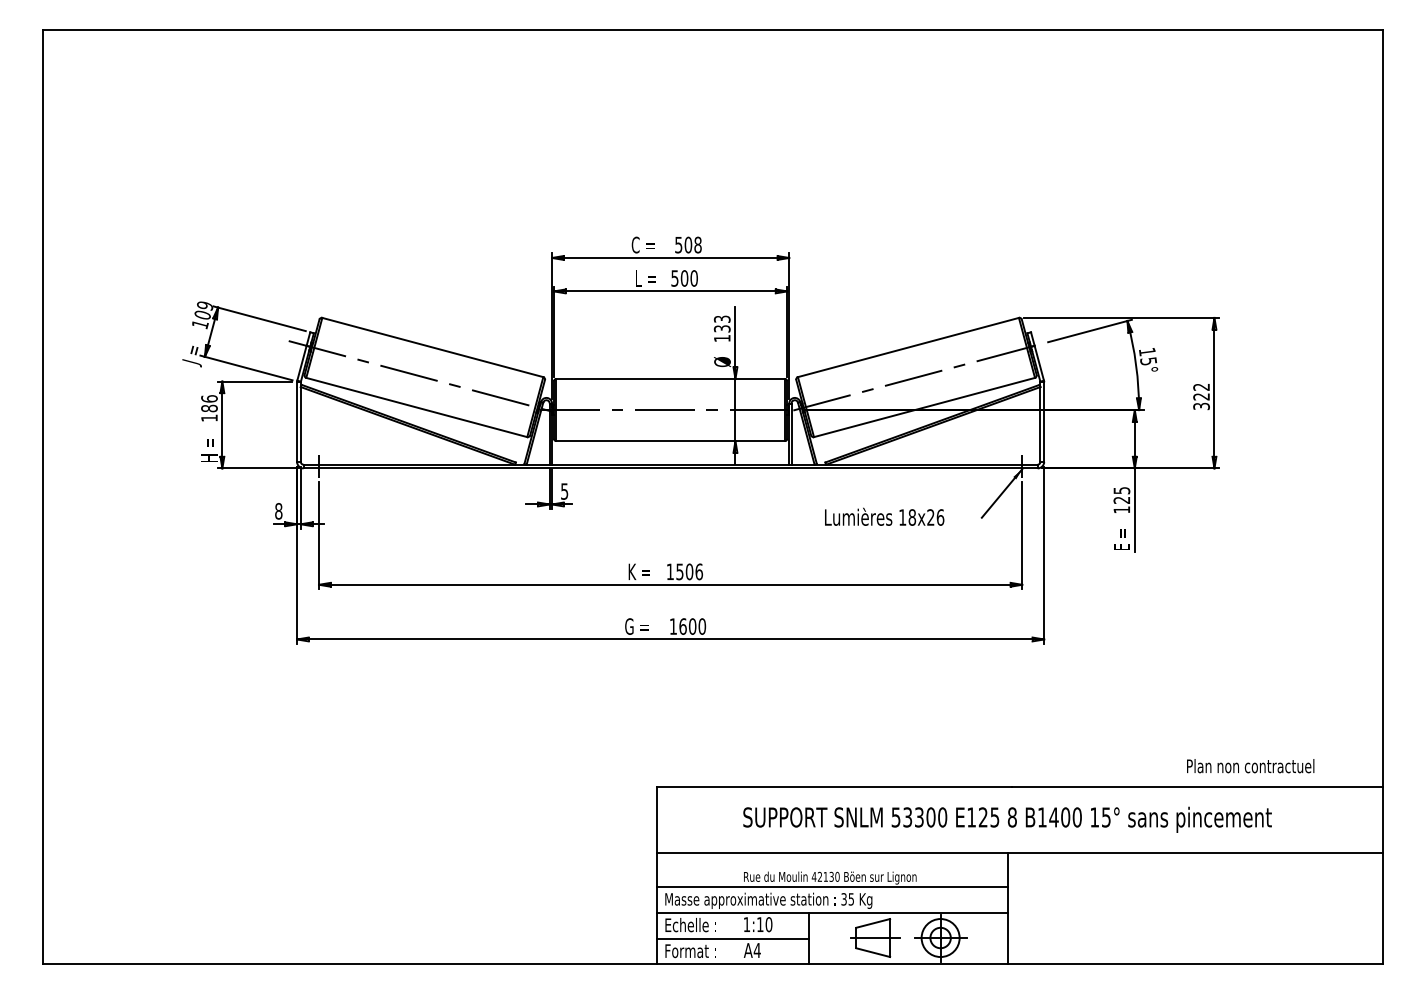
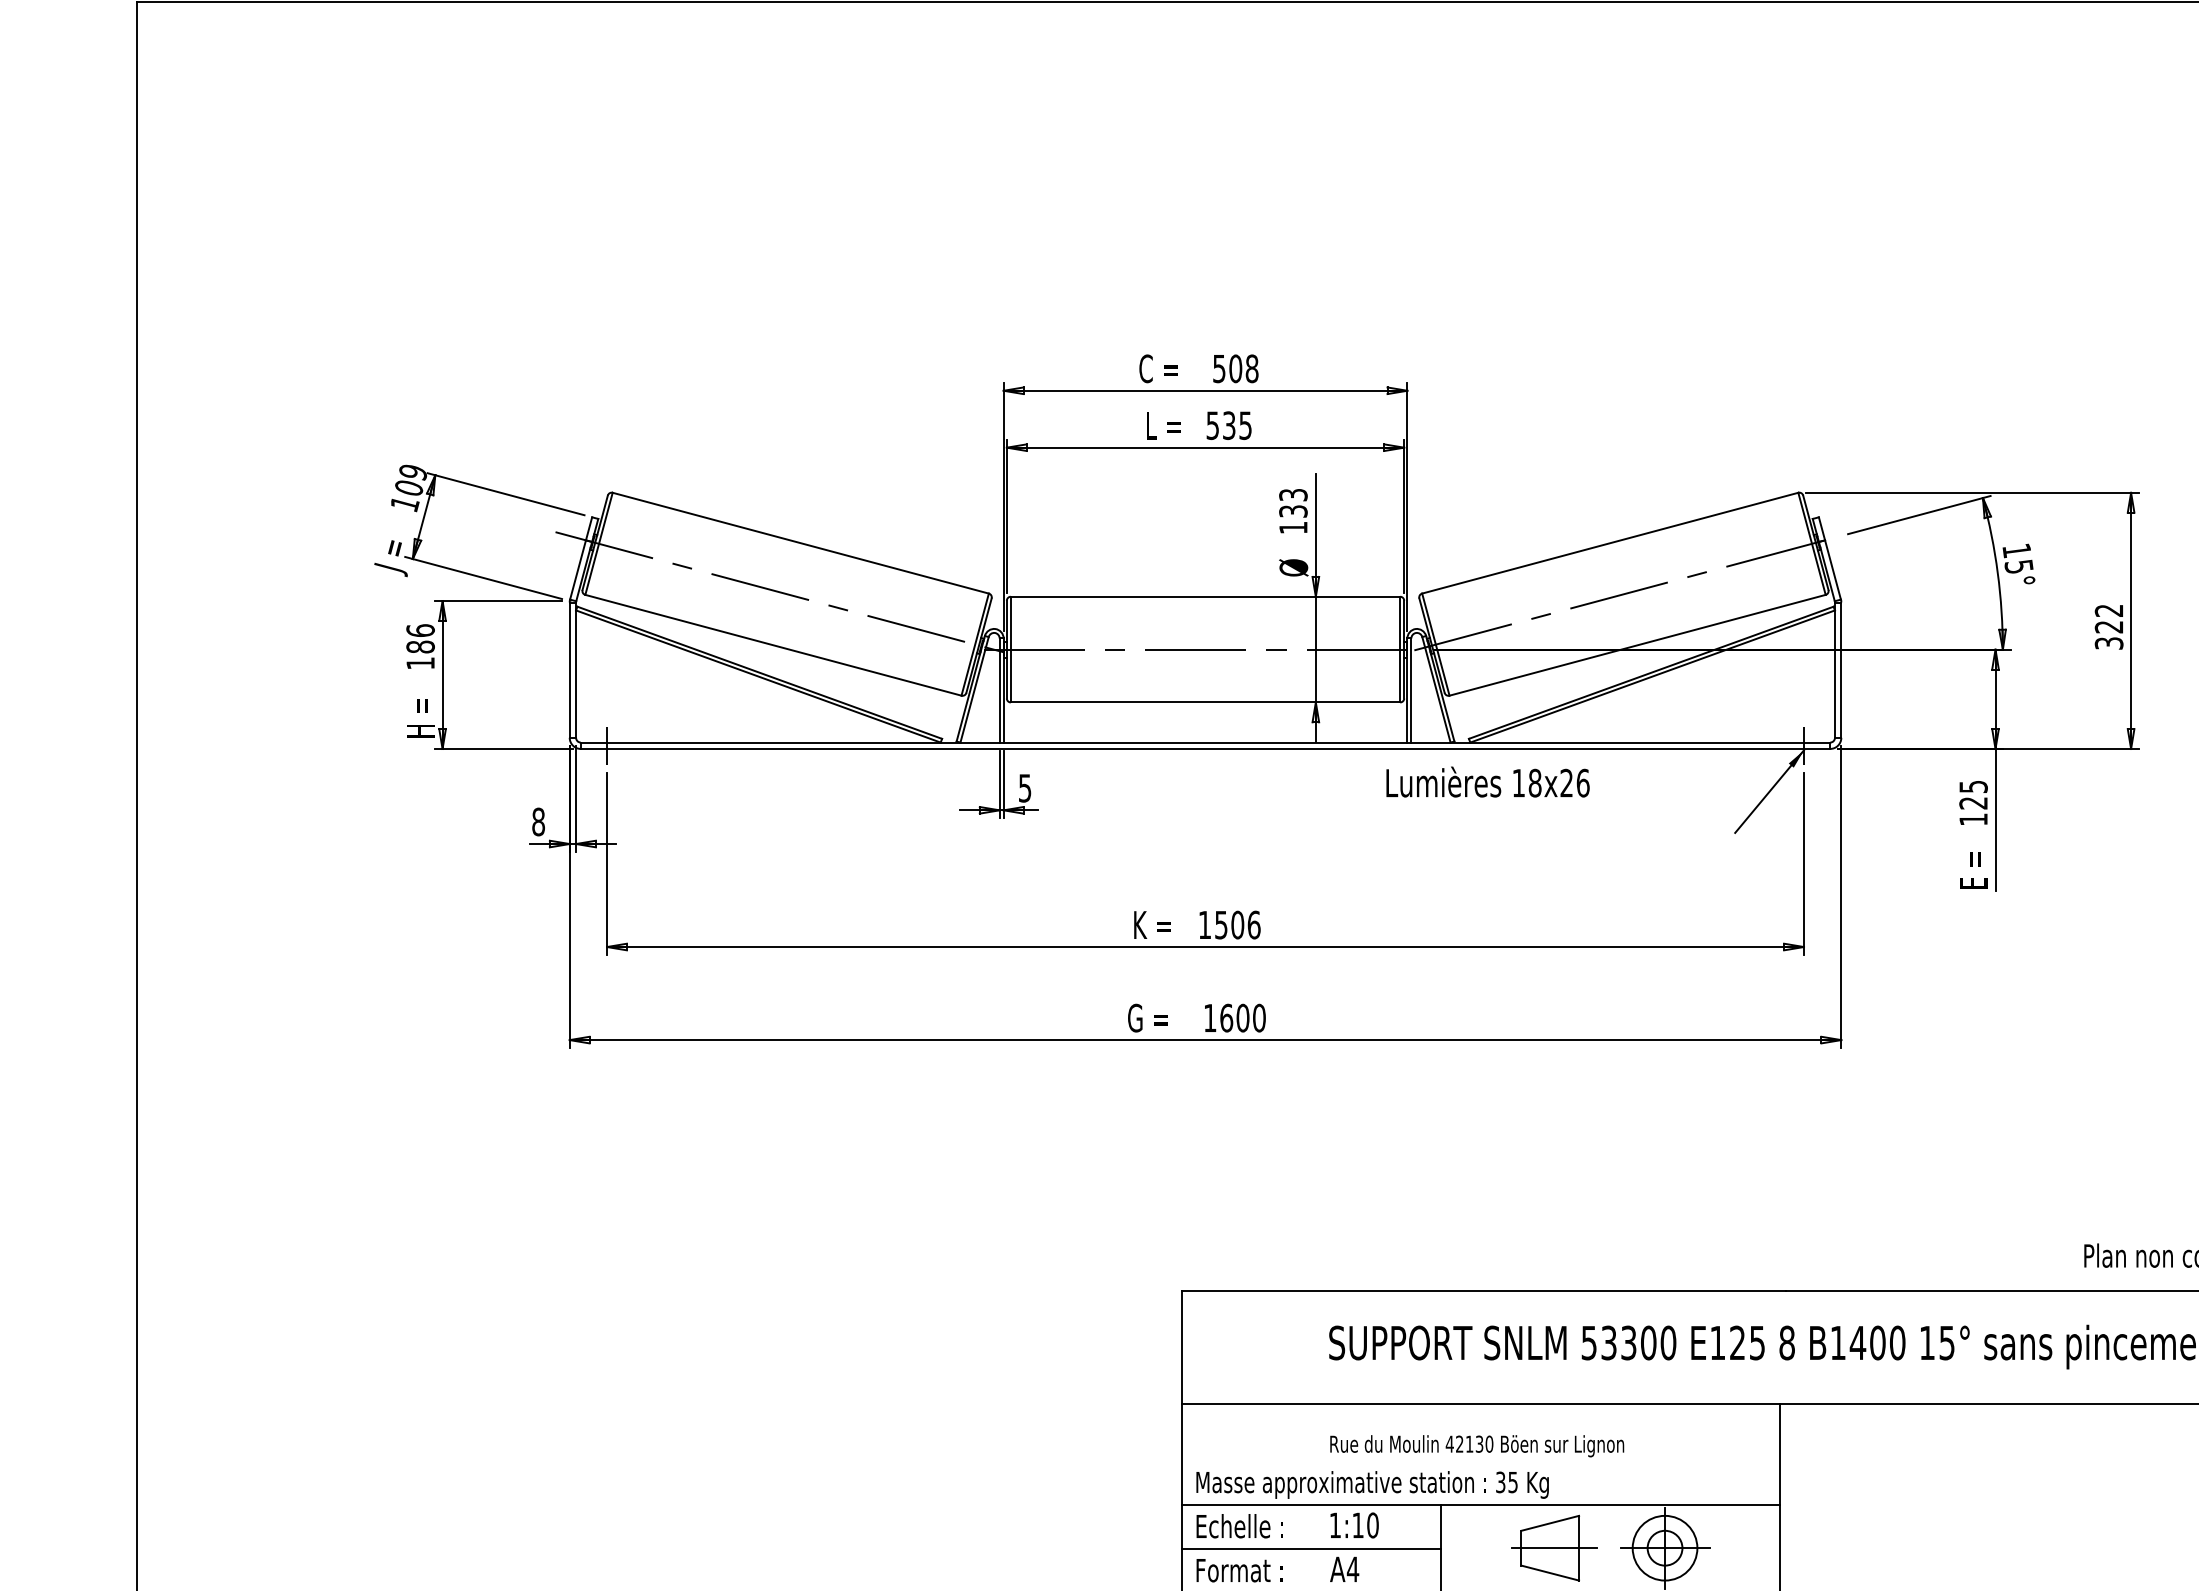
text: (688, 278) -> (1235, 425), 500 -> 535
text: (884, 516) -> (1487, 781), moved
line: (832, 887) -> (1481, 1462), removed

